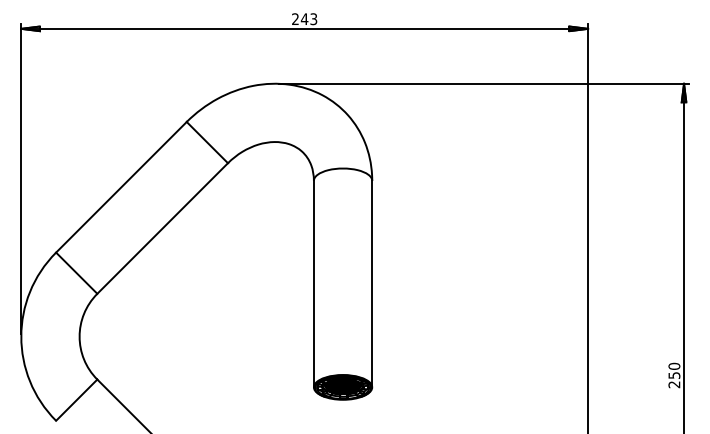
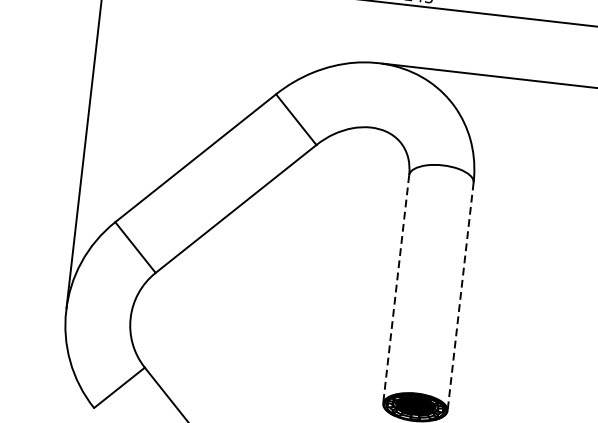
line: (313, 284) -> (395, 289), solid -> dashed
line: (372, 284) -> (460, 297), solid -> dashed

